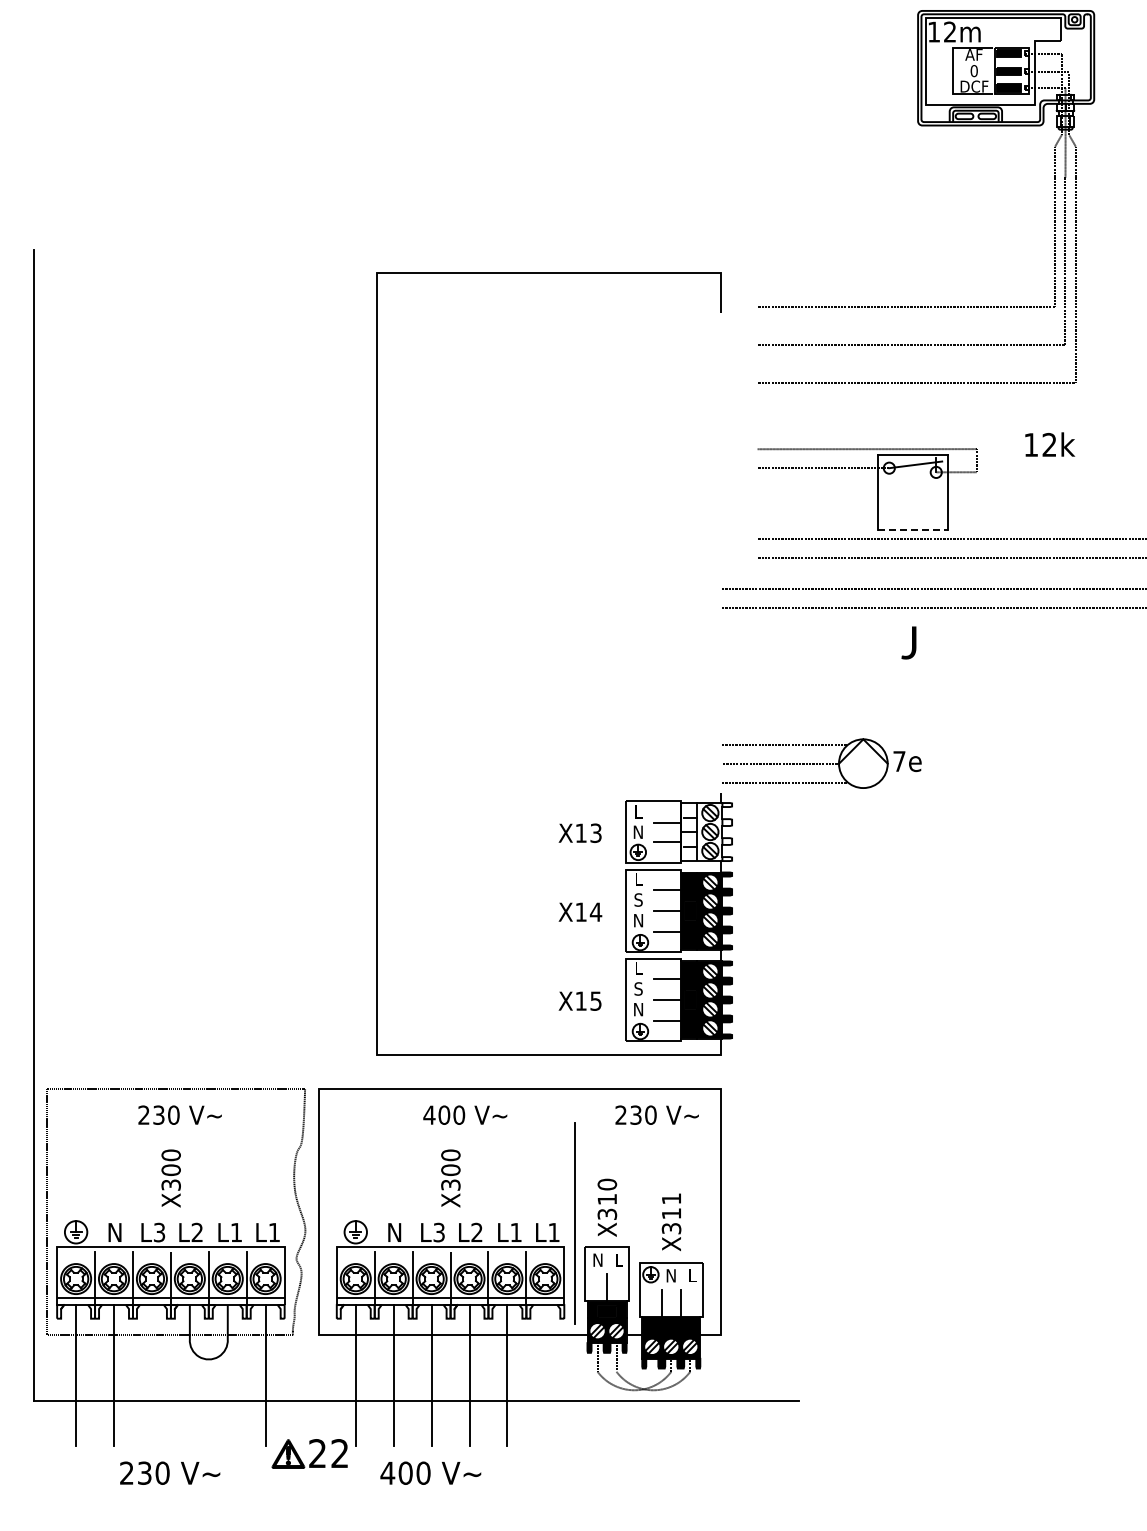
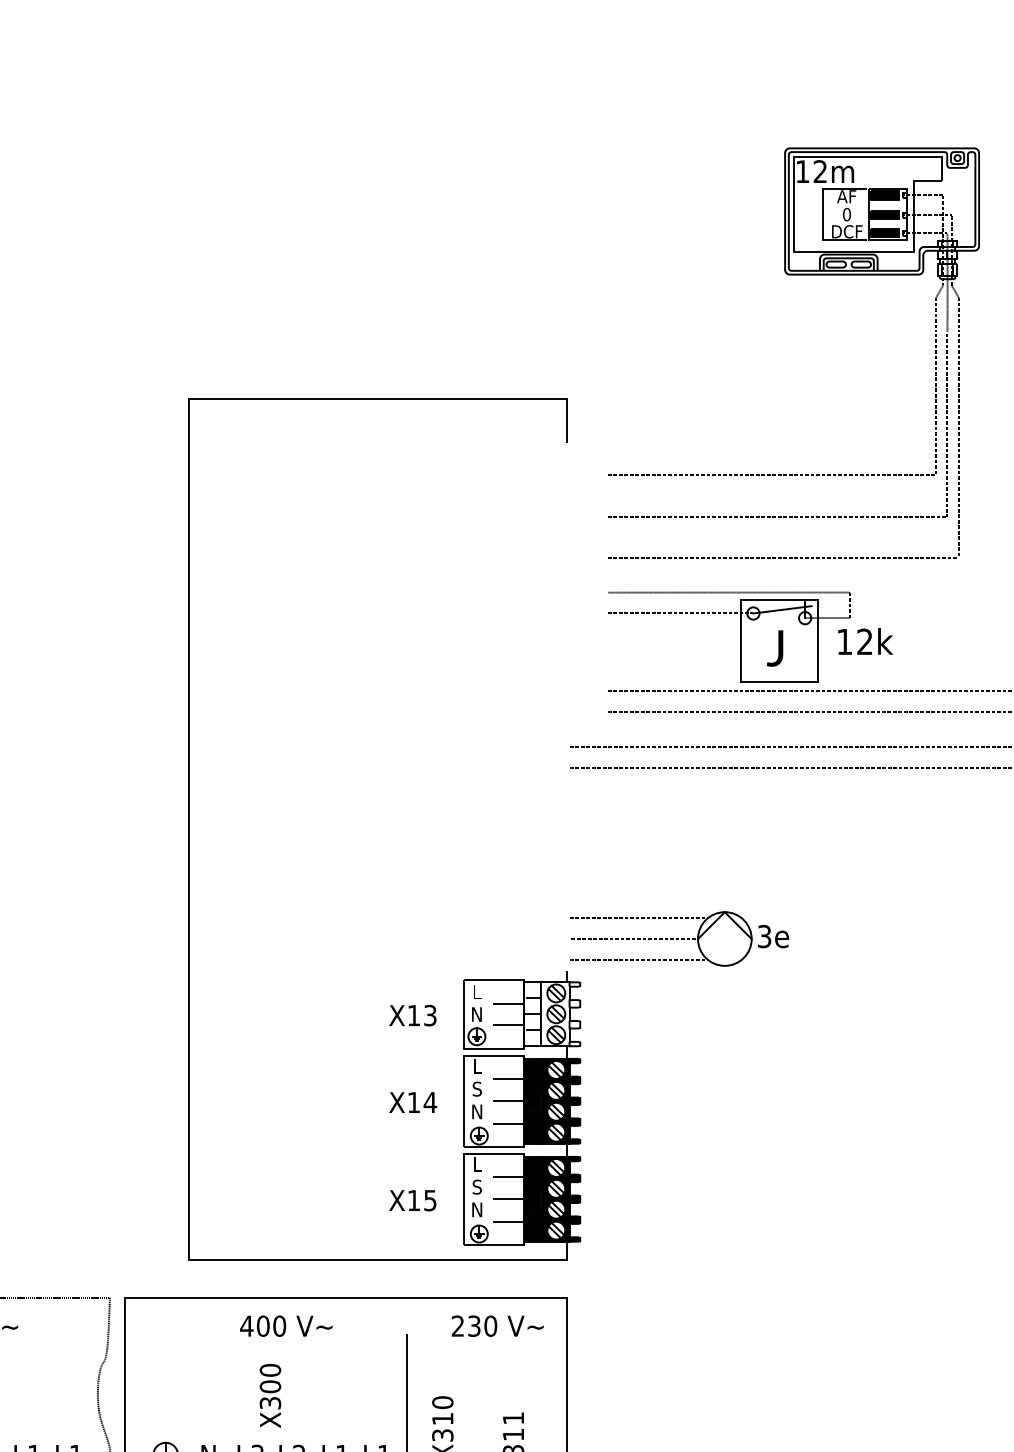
part: (926, 126) -> (794, 275), moved
text: (1050, 444) -> (865, 641), moved
line: (913, 530) -> (780, 682), dashed -> solid
text: (908, 642) -> (774, 647), moved
text: (899, 761) -> (764, 936), 7e -> 3e

